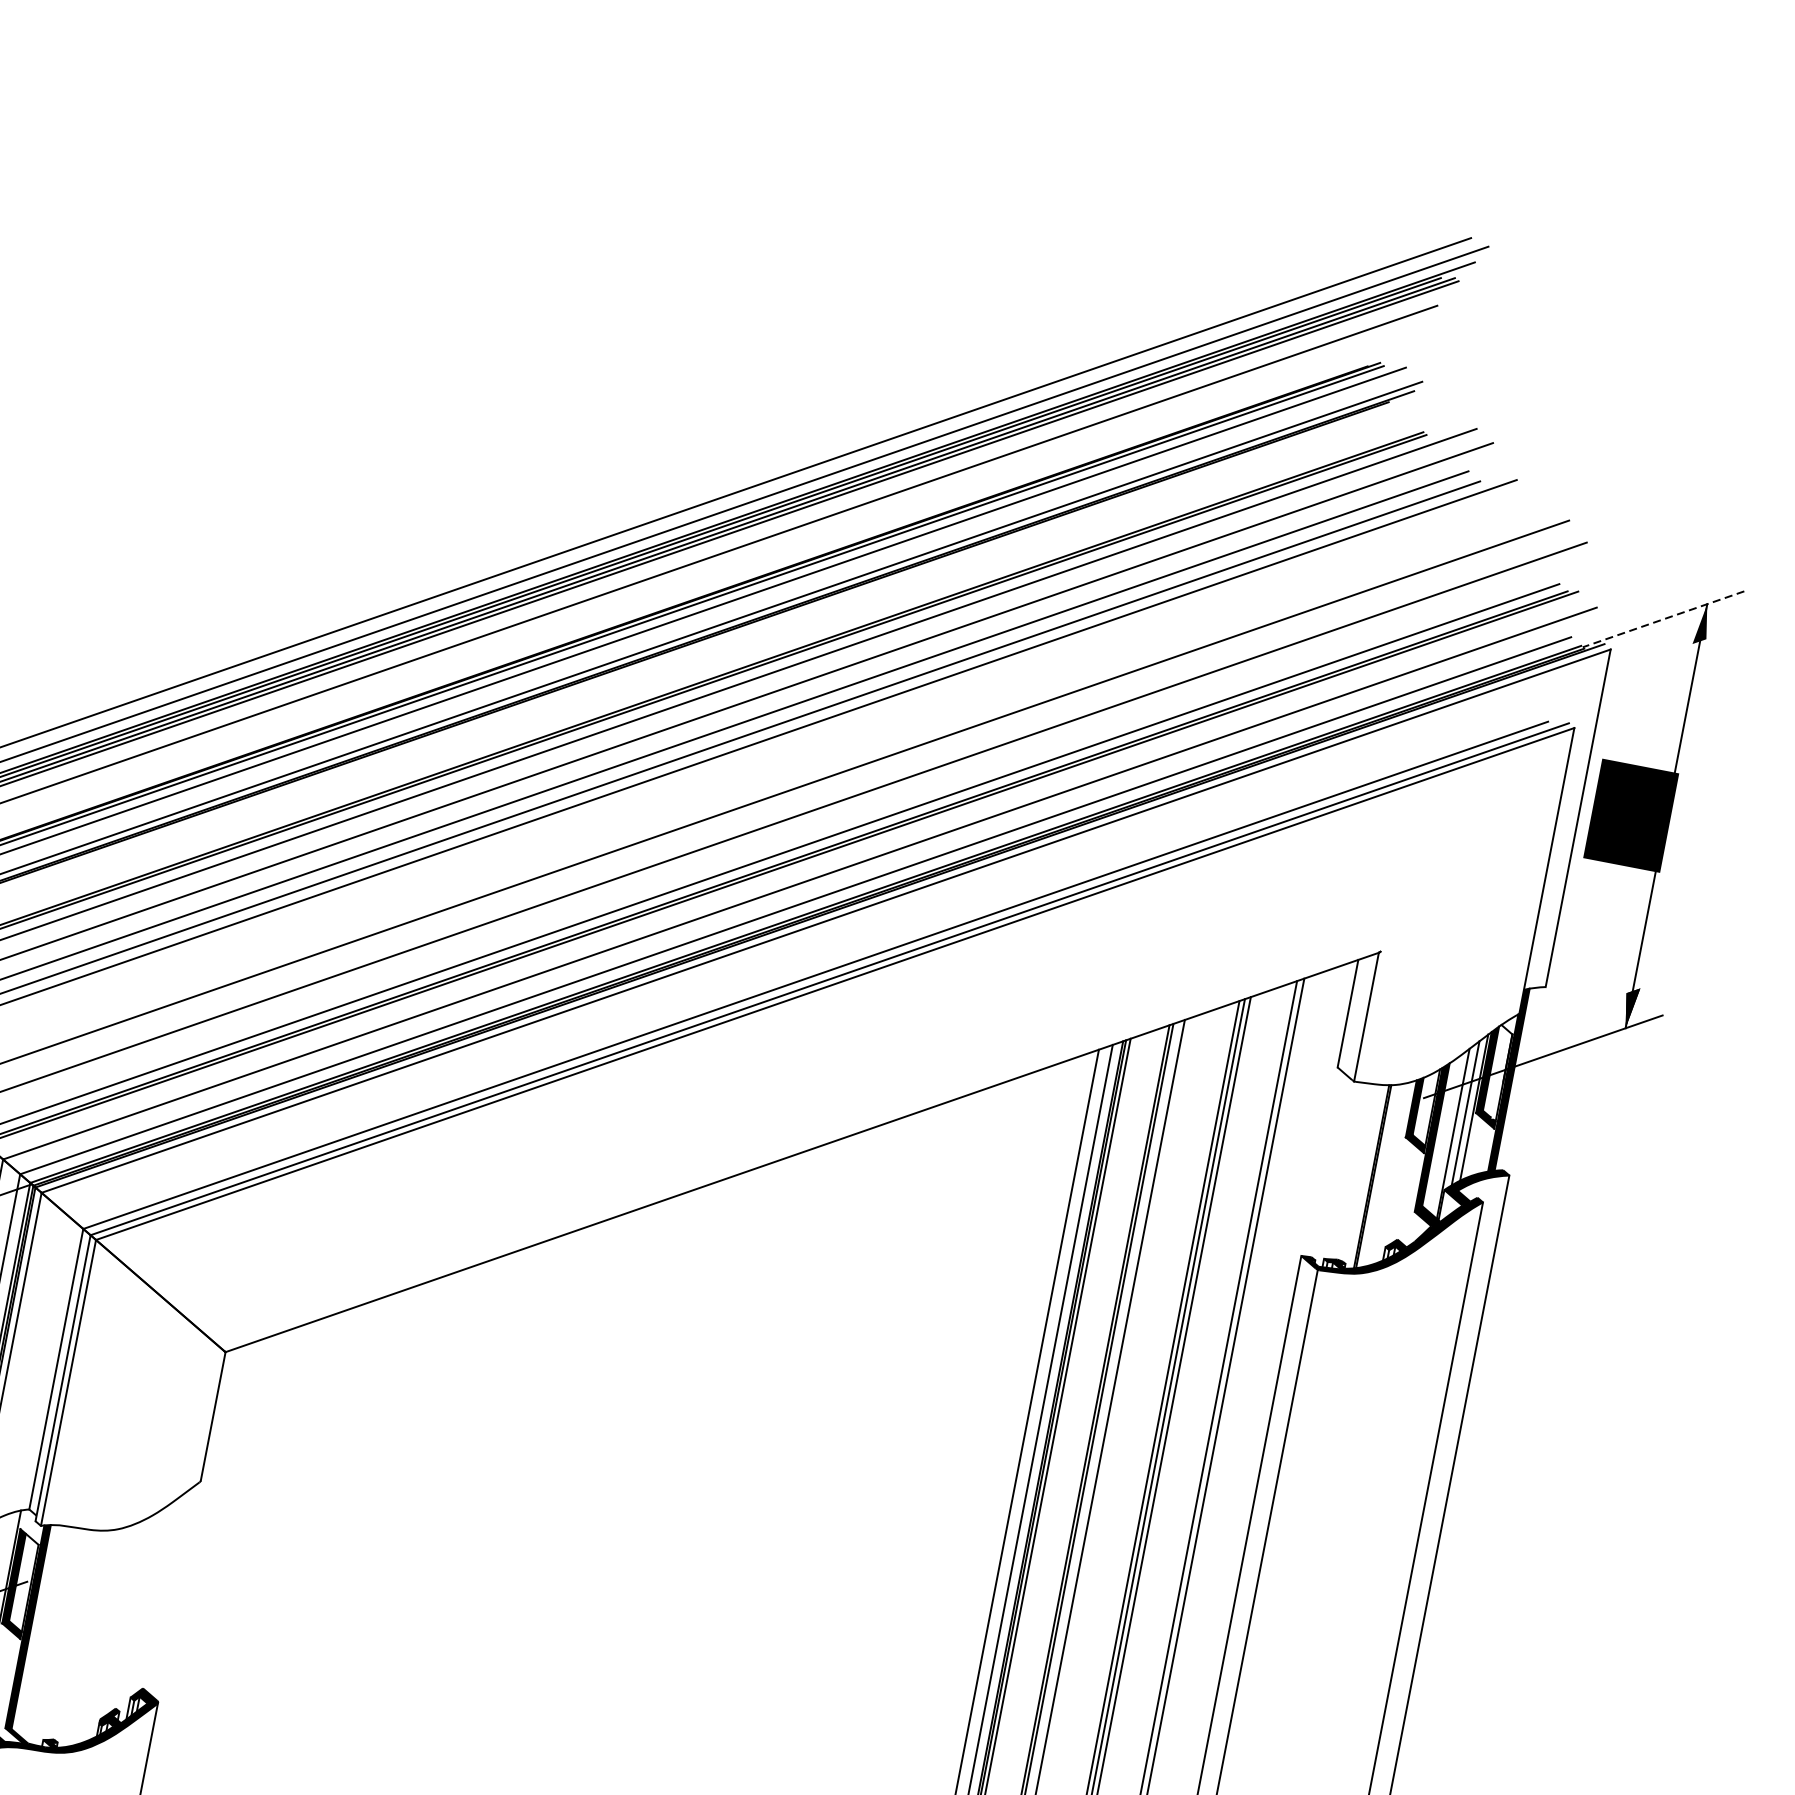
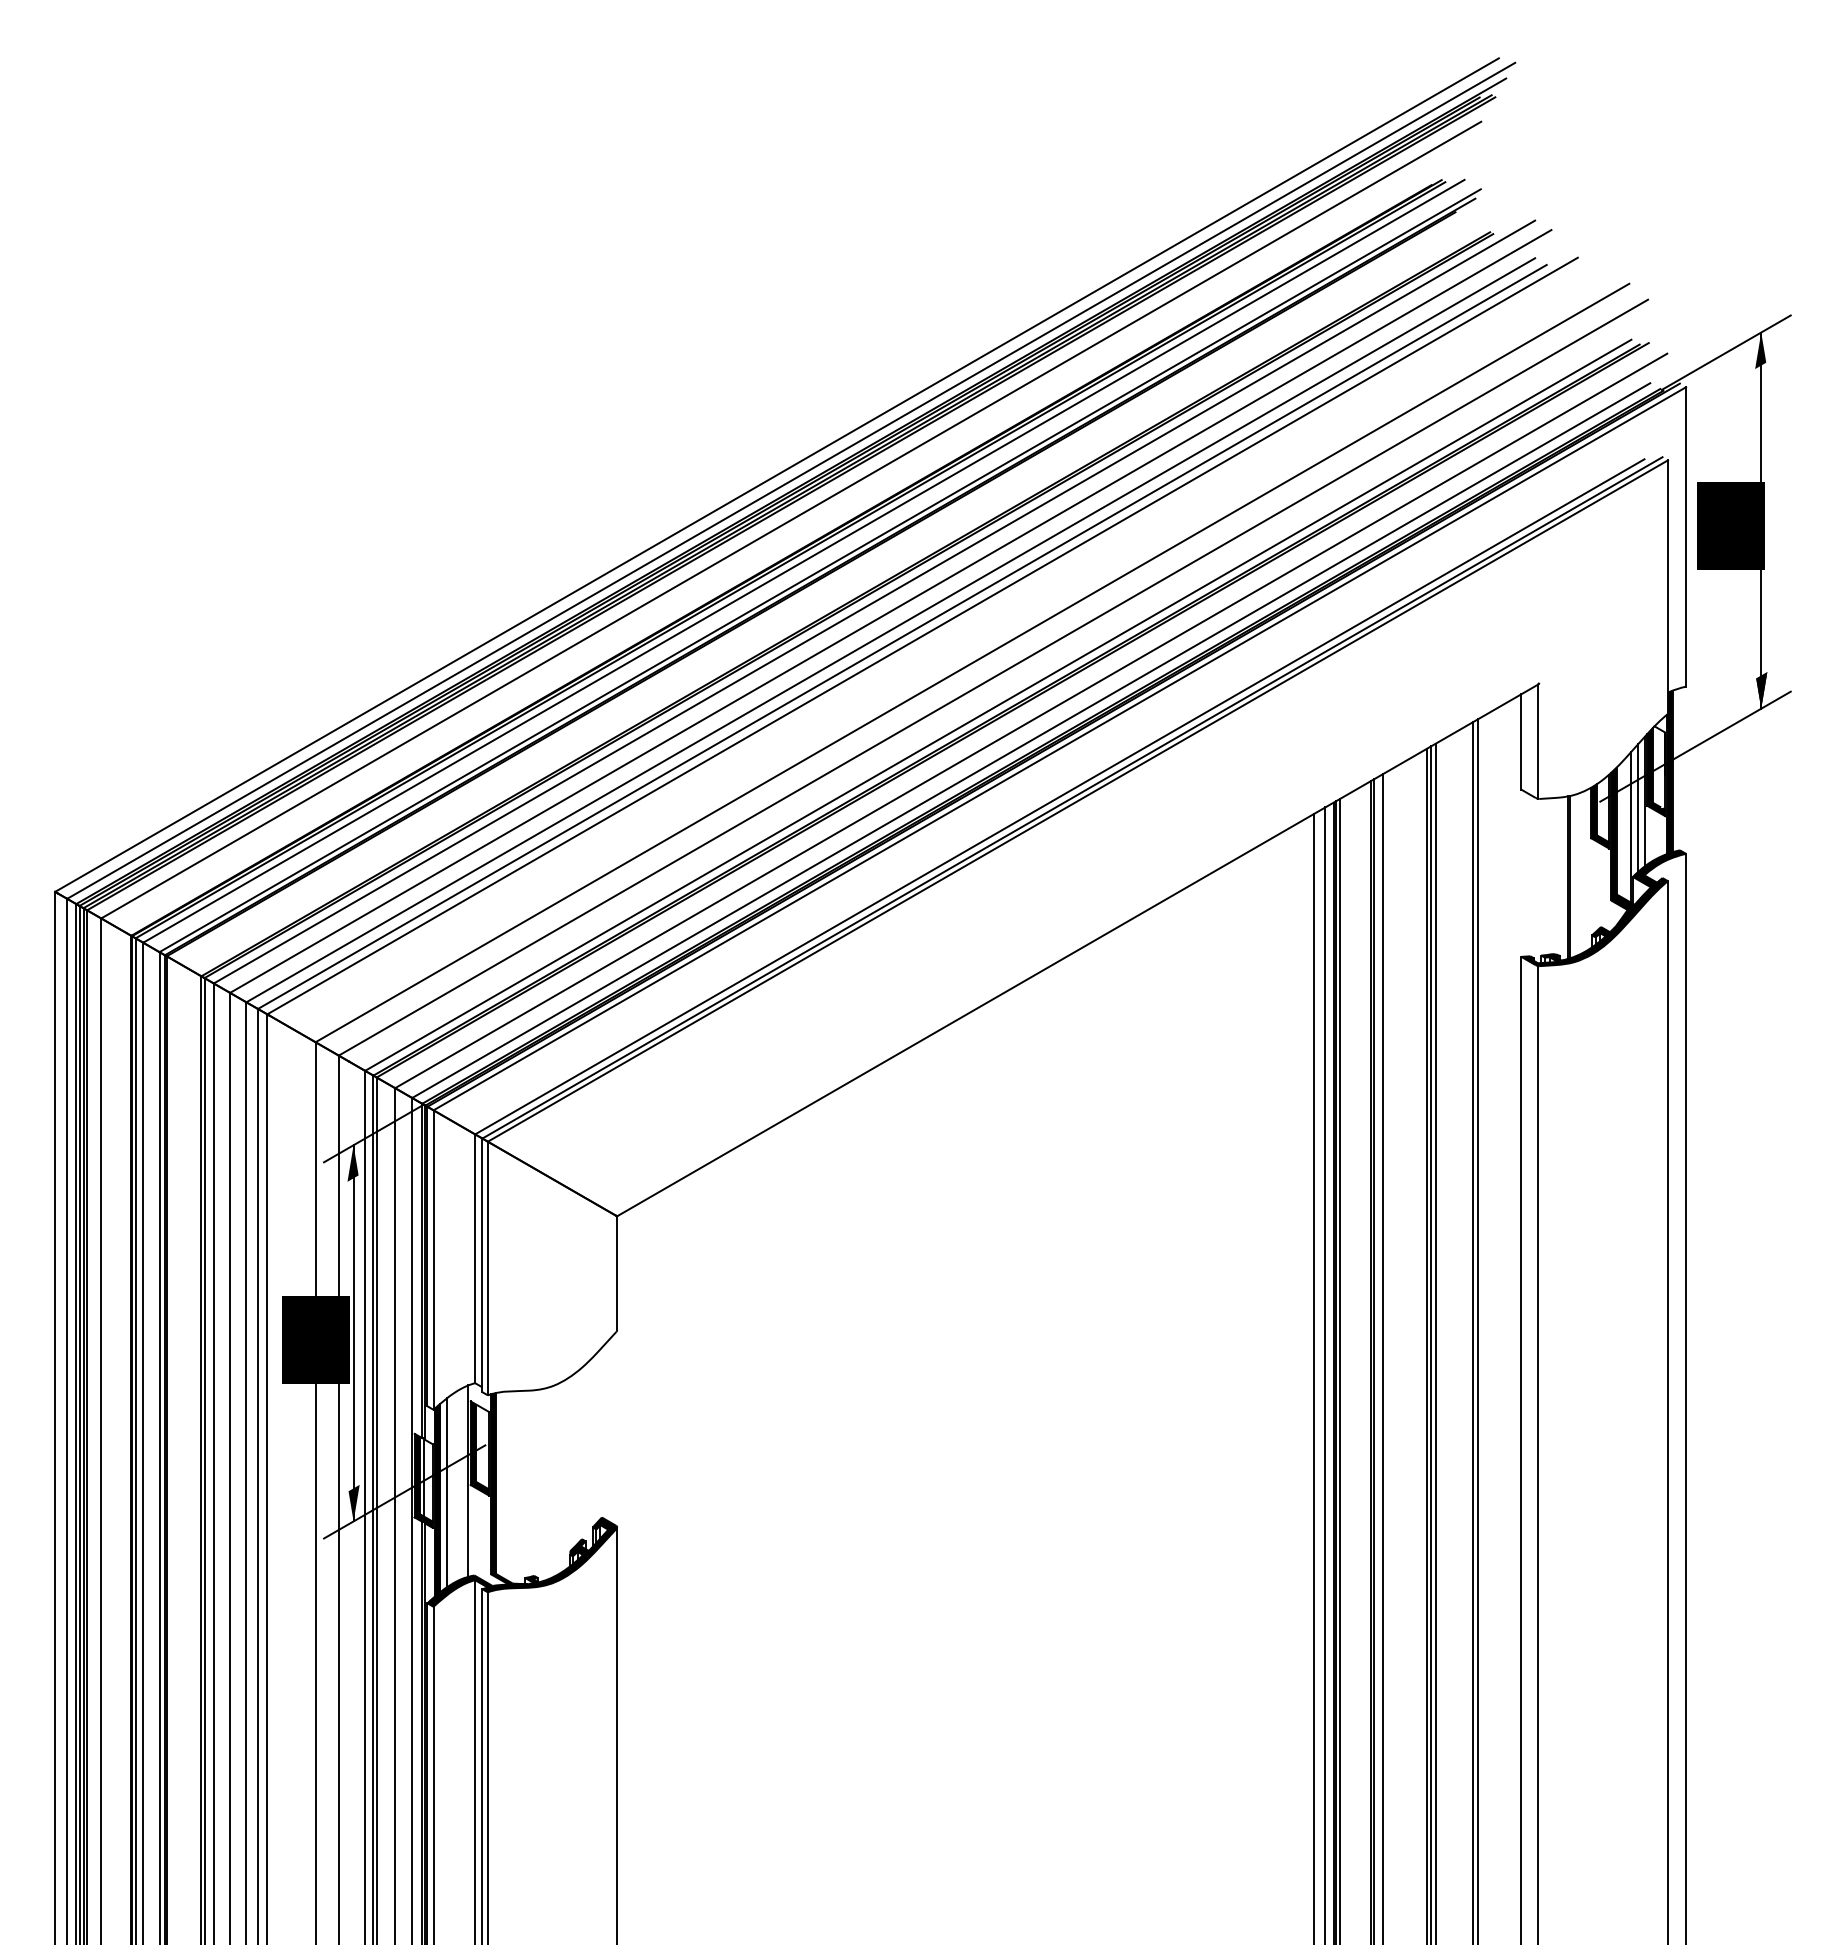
line: (1662, 618) -> (1725, 352), dashed -> solid

